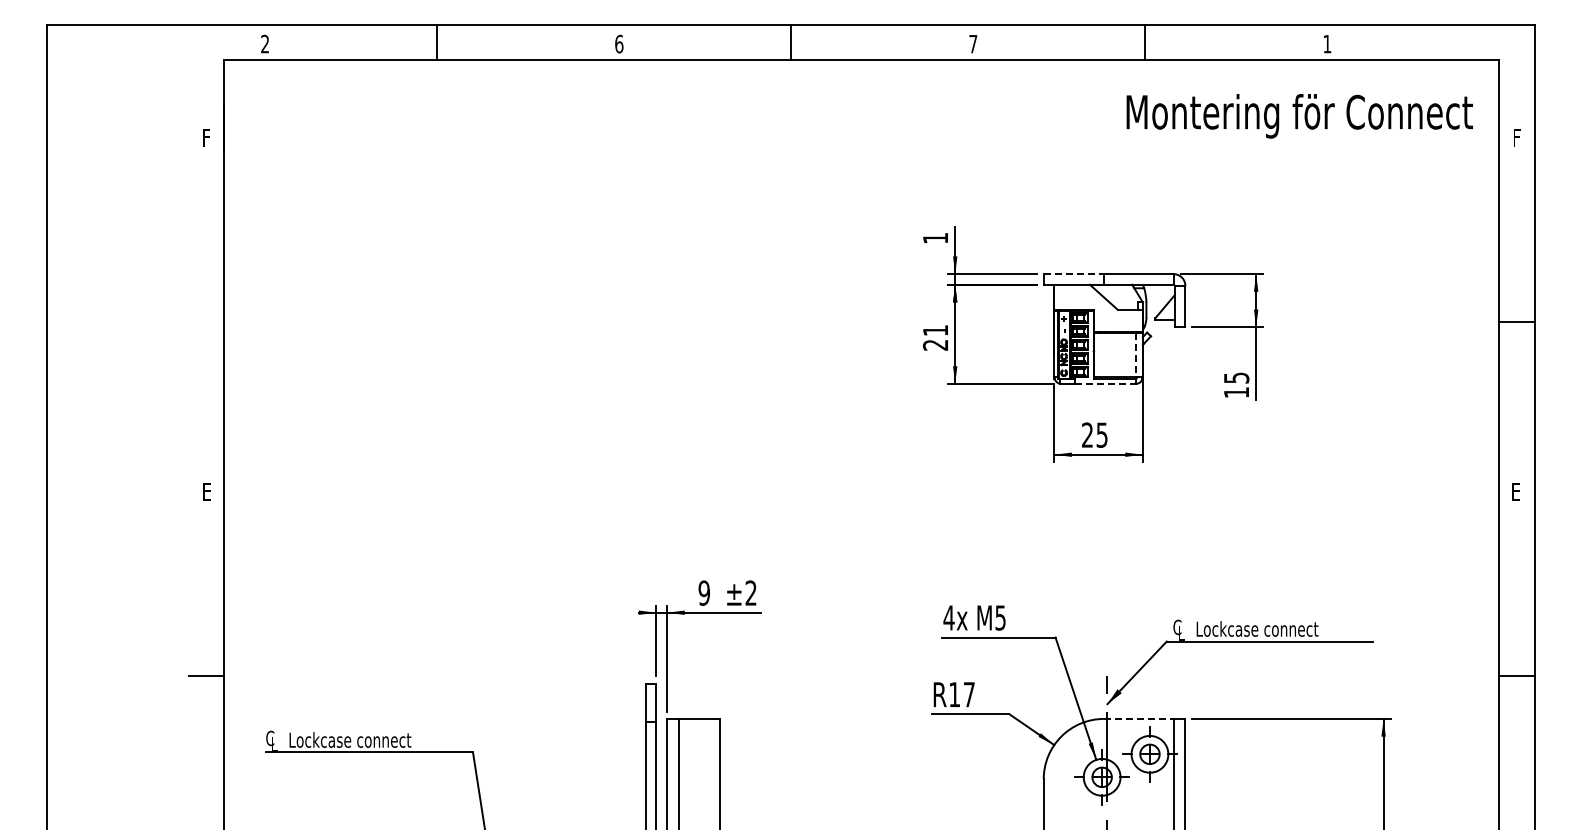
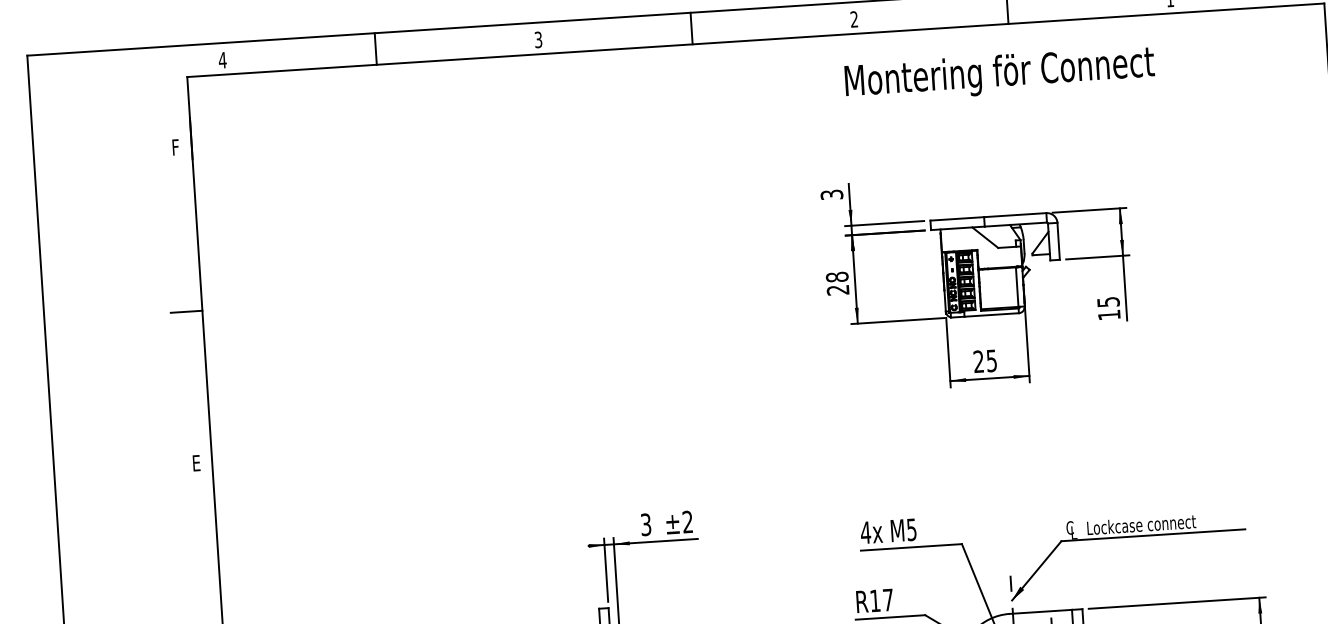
text: (264, 43) -> (222, 59), 2 -> 4
text: (619, 43) -> (538, 39), 6 -> 3
text: (973, 43) -> (854, 18), 7 -> 2
text: (1299, 116) -> (999, 74), moved
text: (935, 237) -> (831, 194), 1 -> 3
line: (1074, 274) -> (957, 219), dashed -> solid
line: (206, 322) -> (186, 312), added
text: (935, 330) -> (837, 277), 21 -> 28
line: (1135, 355) -> (1016, 287), dashed -> solid
line: (1105, 383) -> (991, 314), dashed -> solid
text: (703, 592) -> (645, 524), 9 -> 3
line: (1138, 718) -> (1040, 611), dashed -> solid

